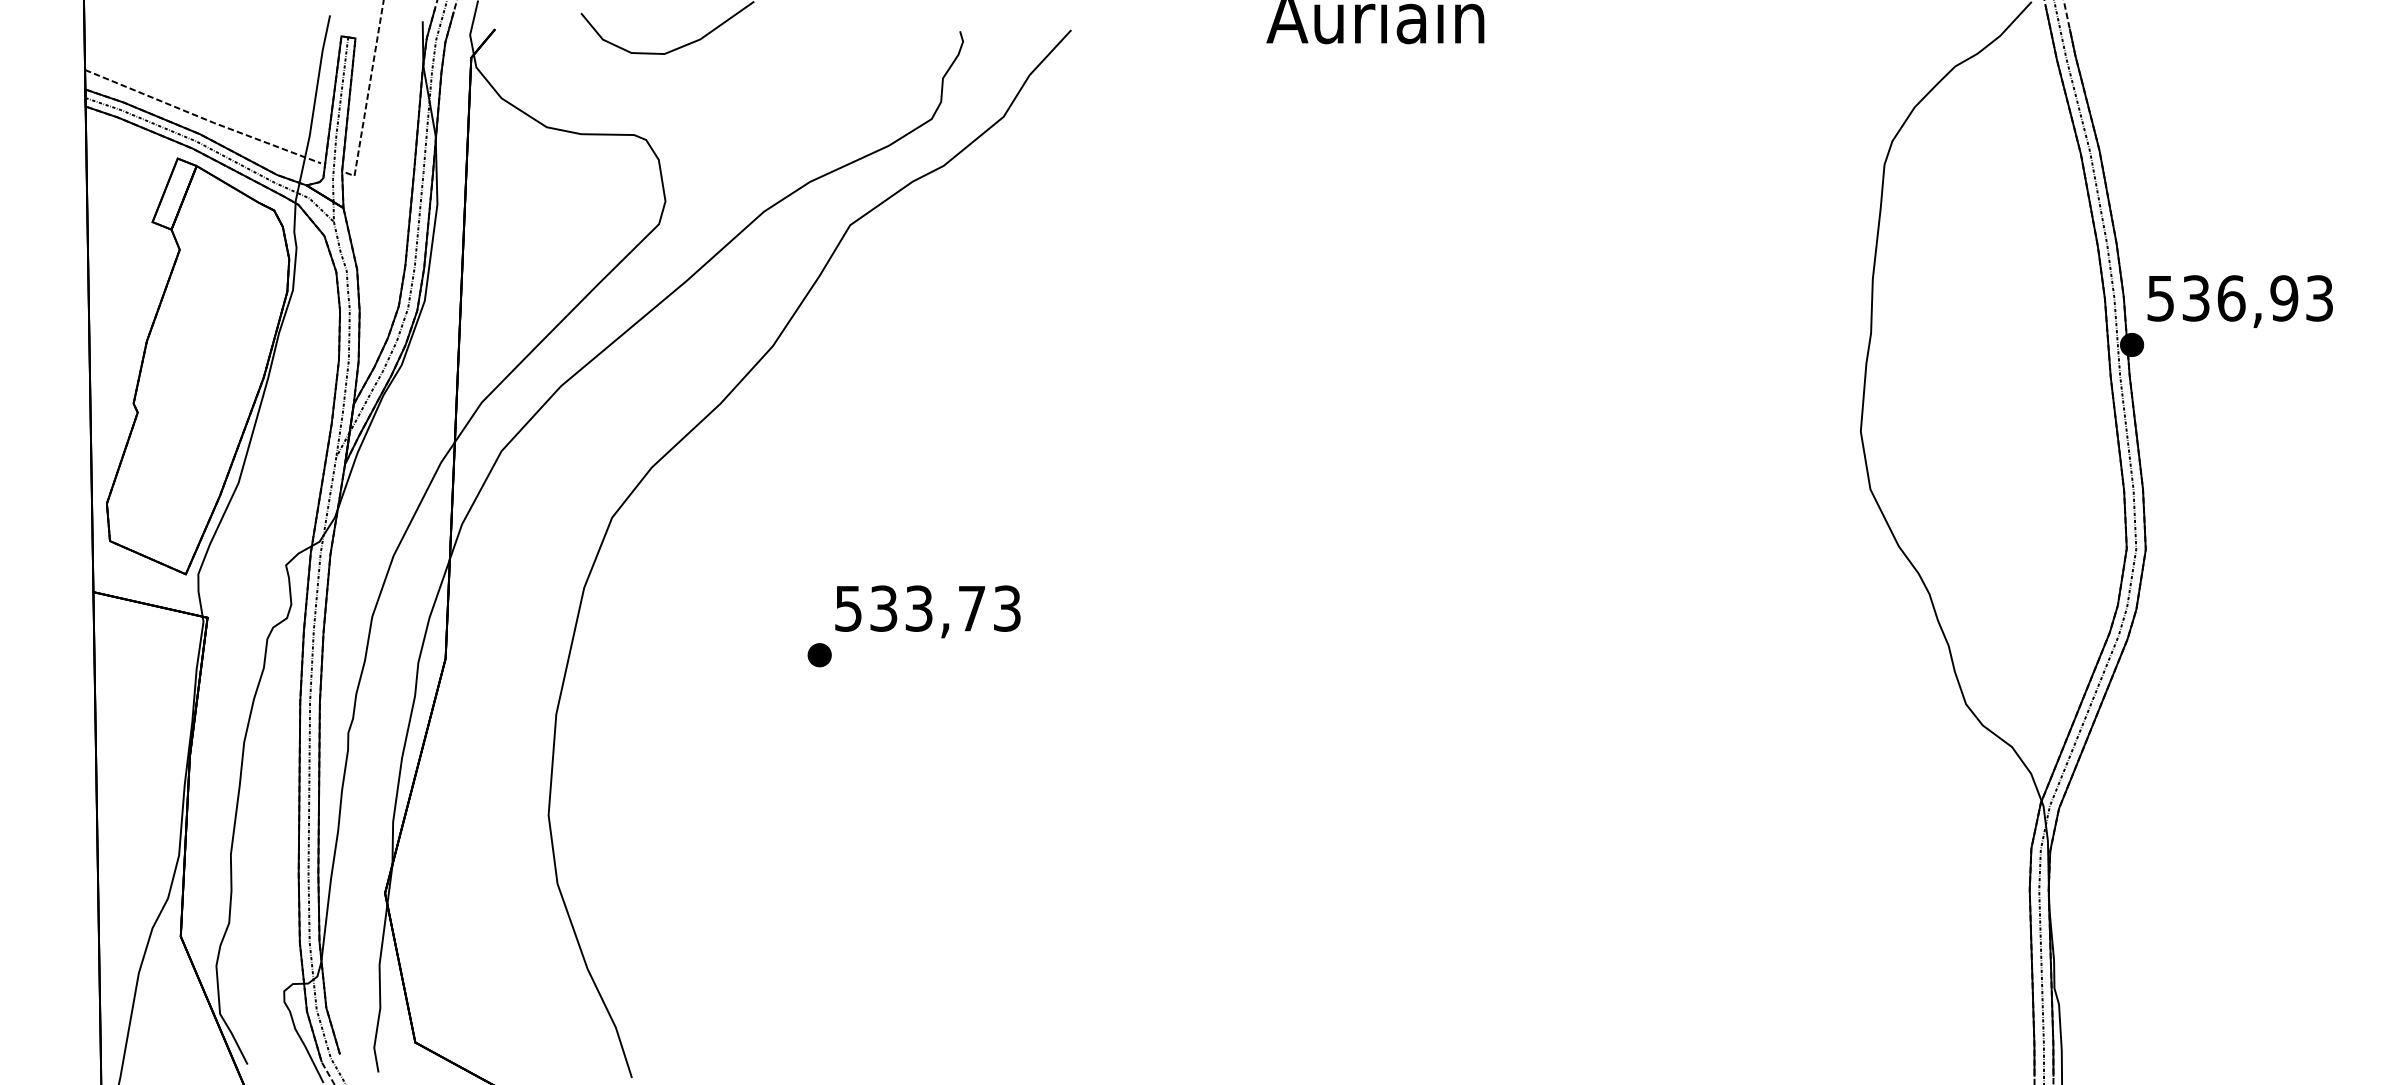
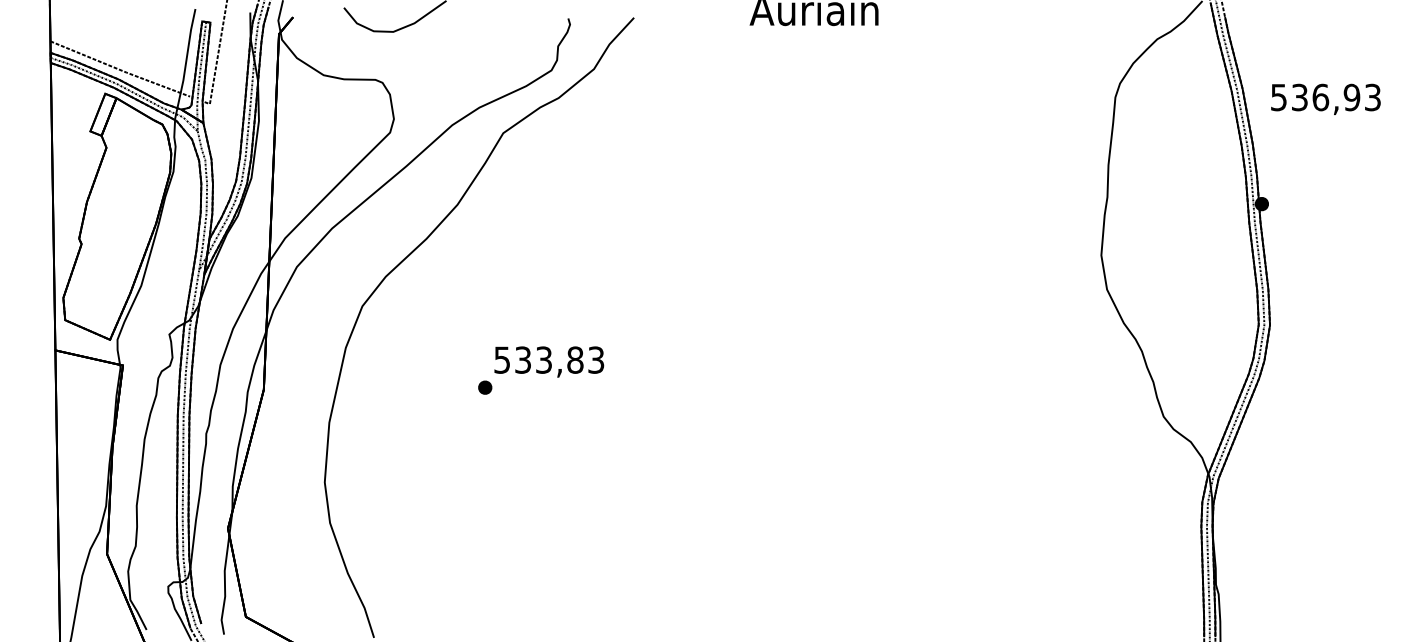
text: (2239, 300) -> (1325, 98), moved
text: (972, 607) -> (575, 359), 533,73 -> 533,83

